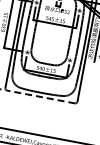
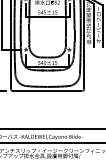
line: (40, 97) -> (47, 91), dashed -> solid

